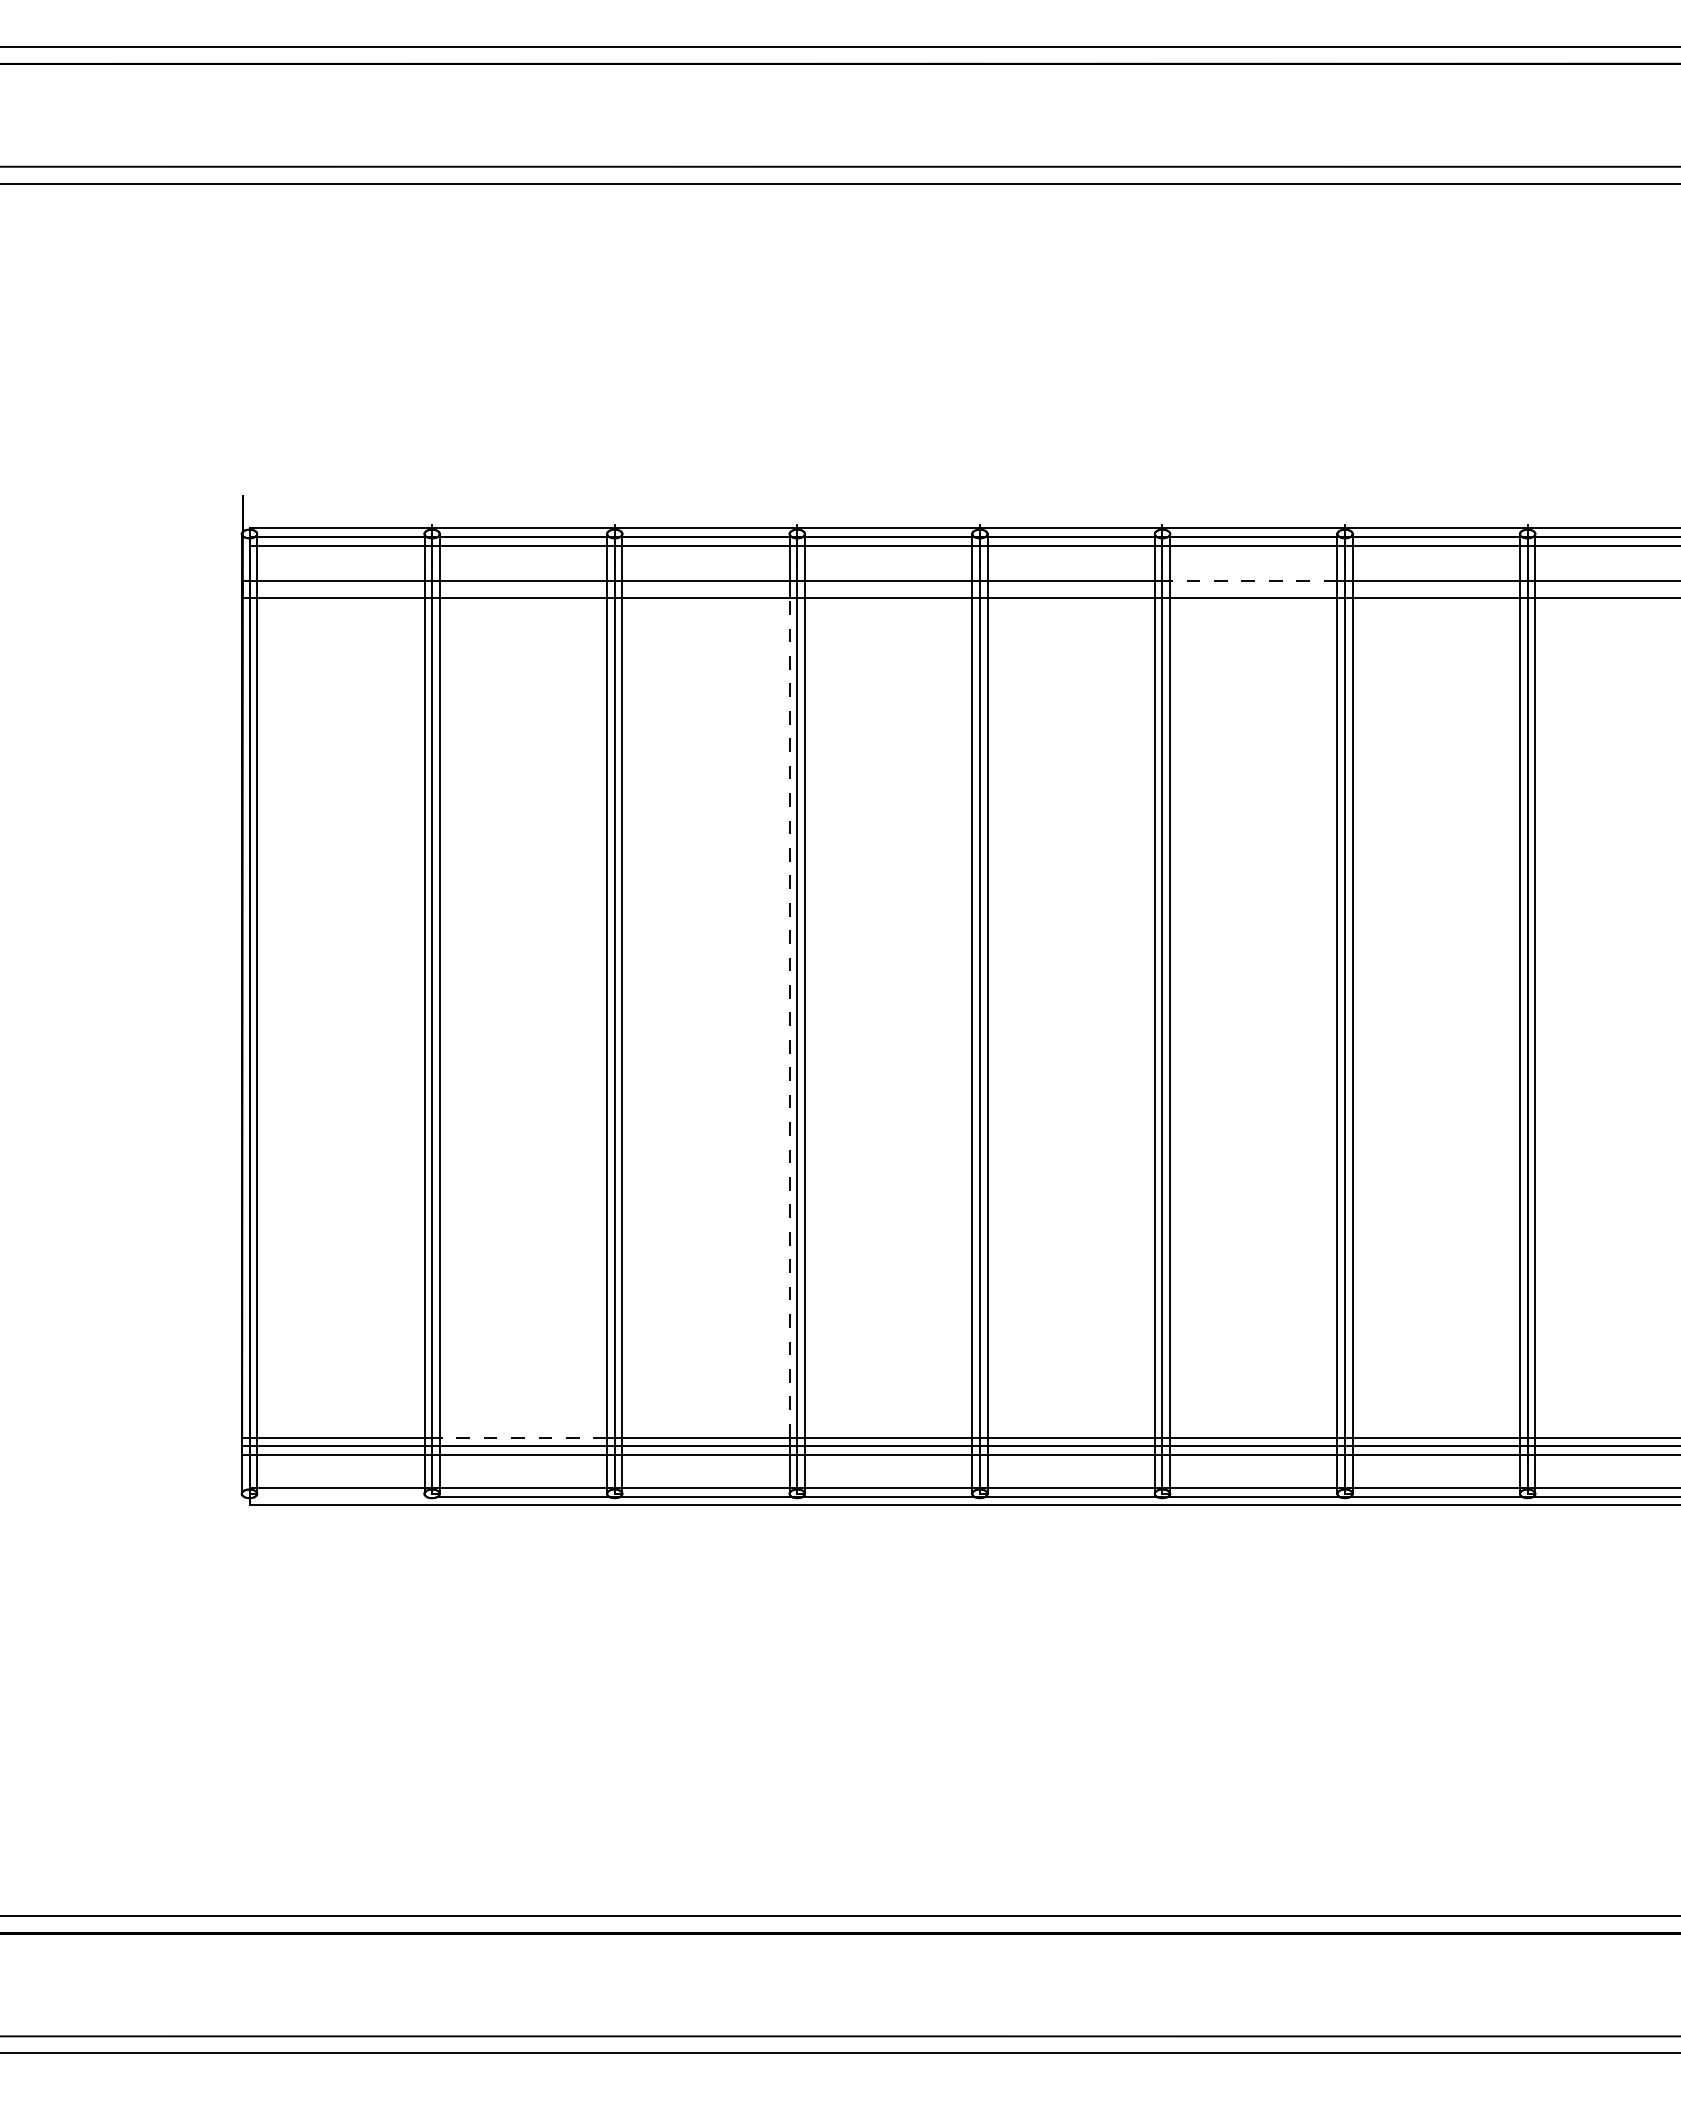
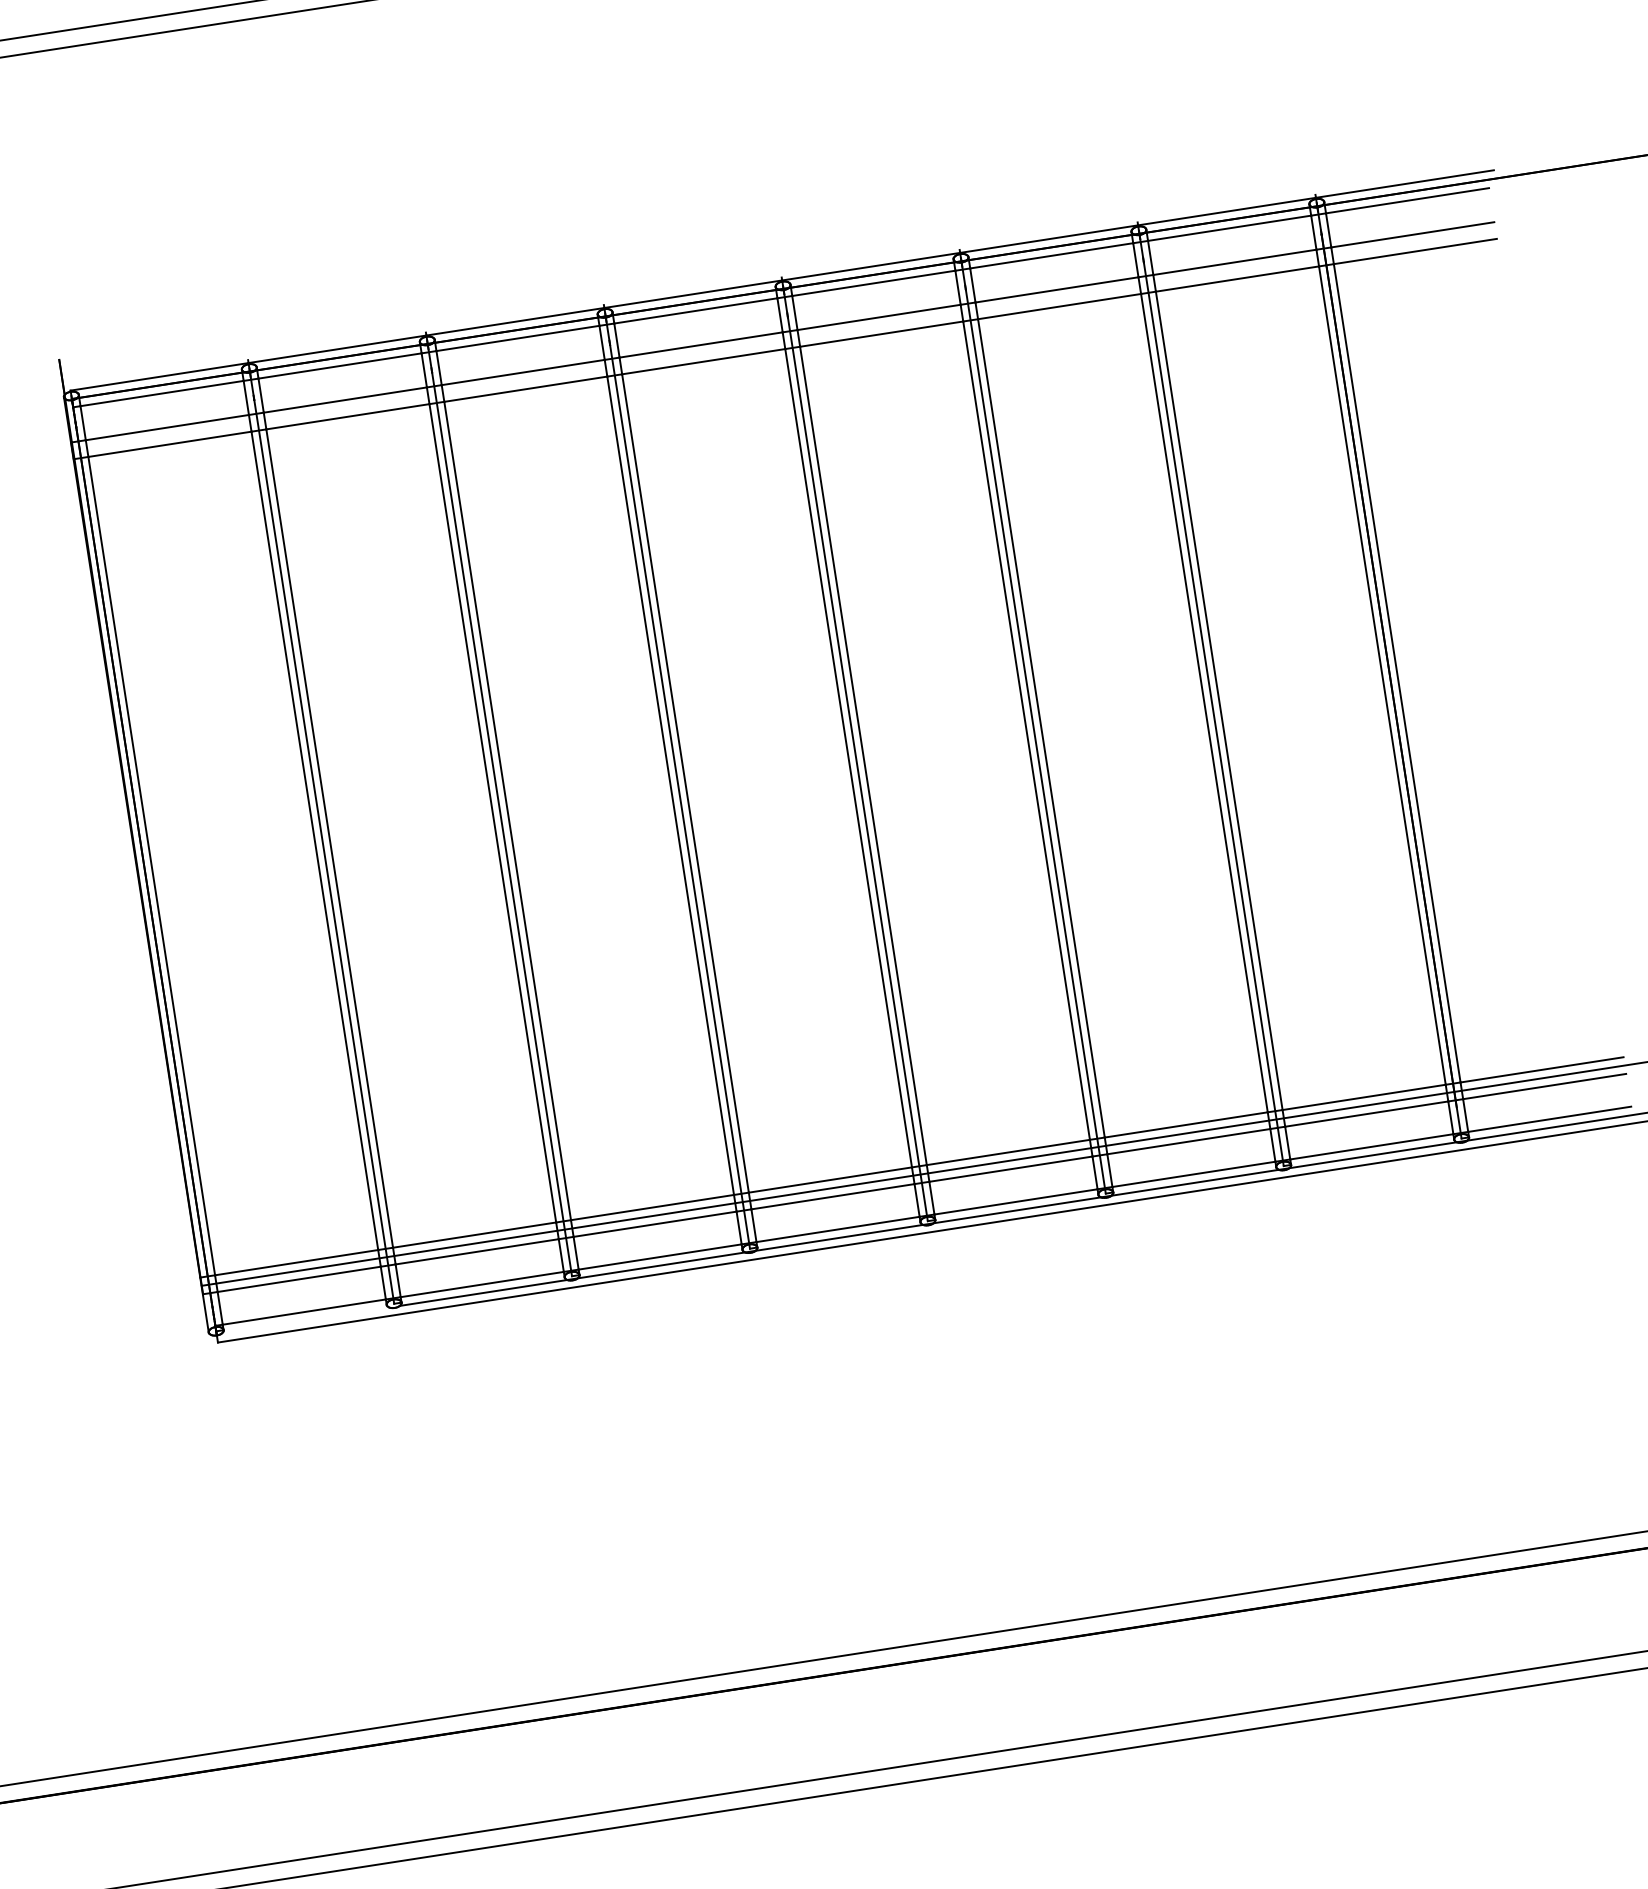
line: (1253, 580) -> (1056, 289), dashed -> solid
line: (789, 1017) -> (670, 785), dashed -> solid
line: (523, 1437) -> (474, 1235), dashed -> solid

